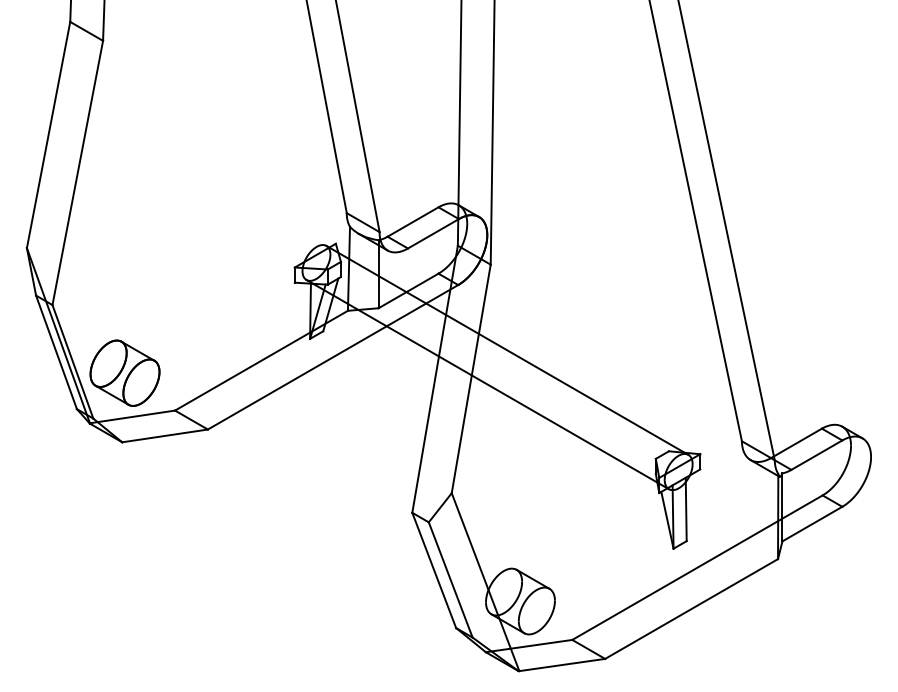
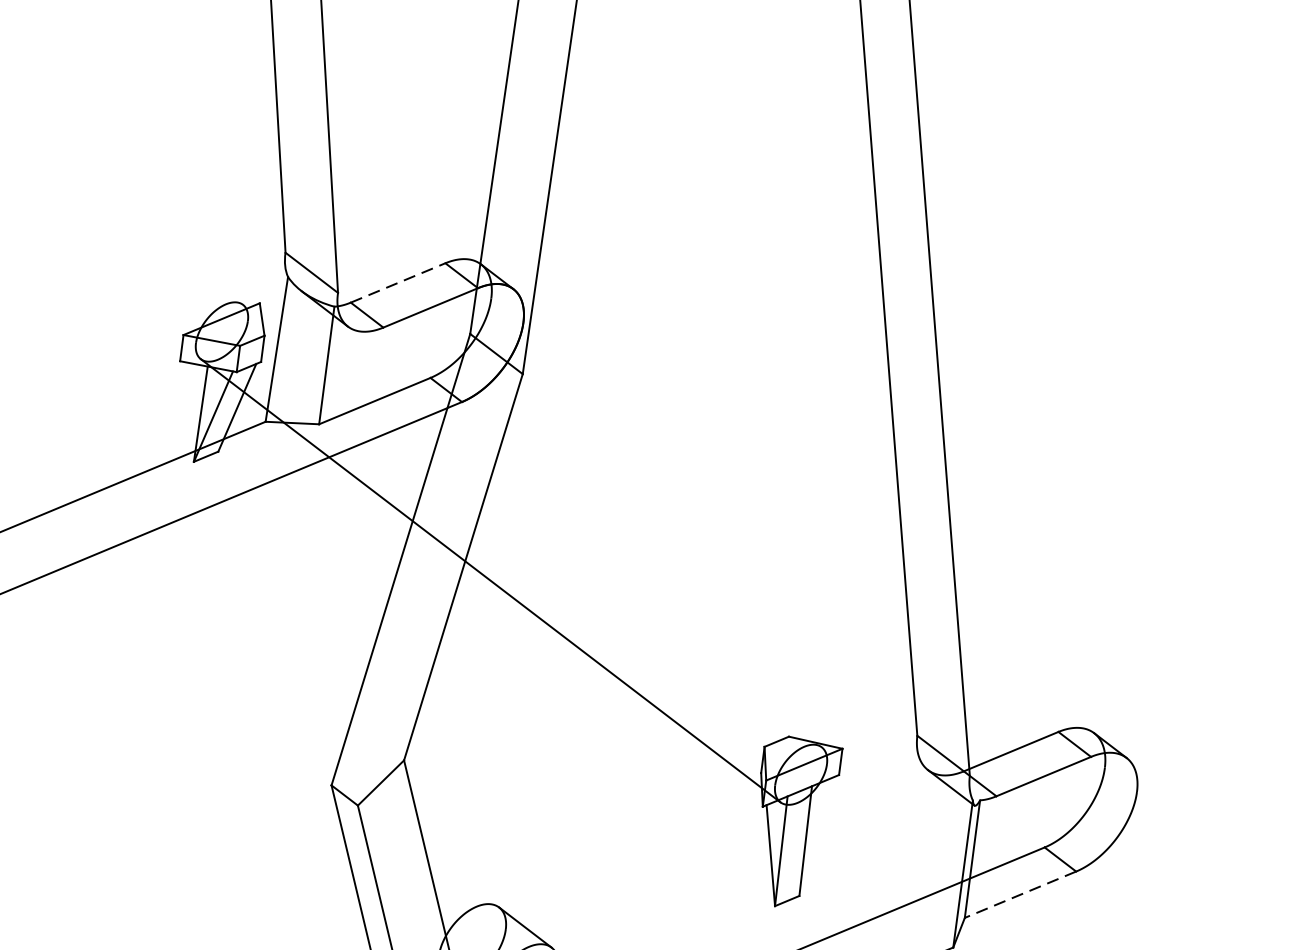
line: (413, 221) -> (398, 282), solid -> dashed
line: (507, 349) -> (532, 524), removed
line: (812, 524) -> (1020, 895), solid -> dashed

